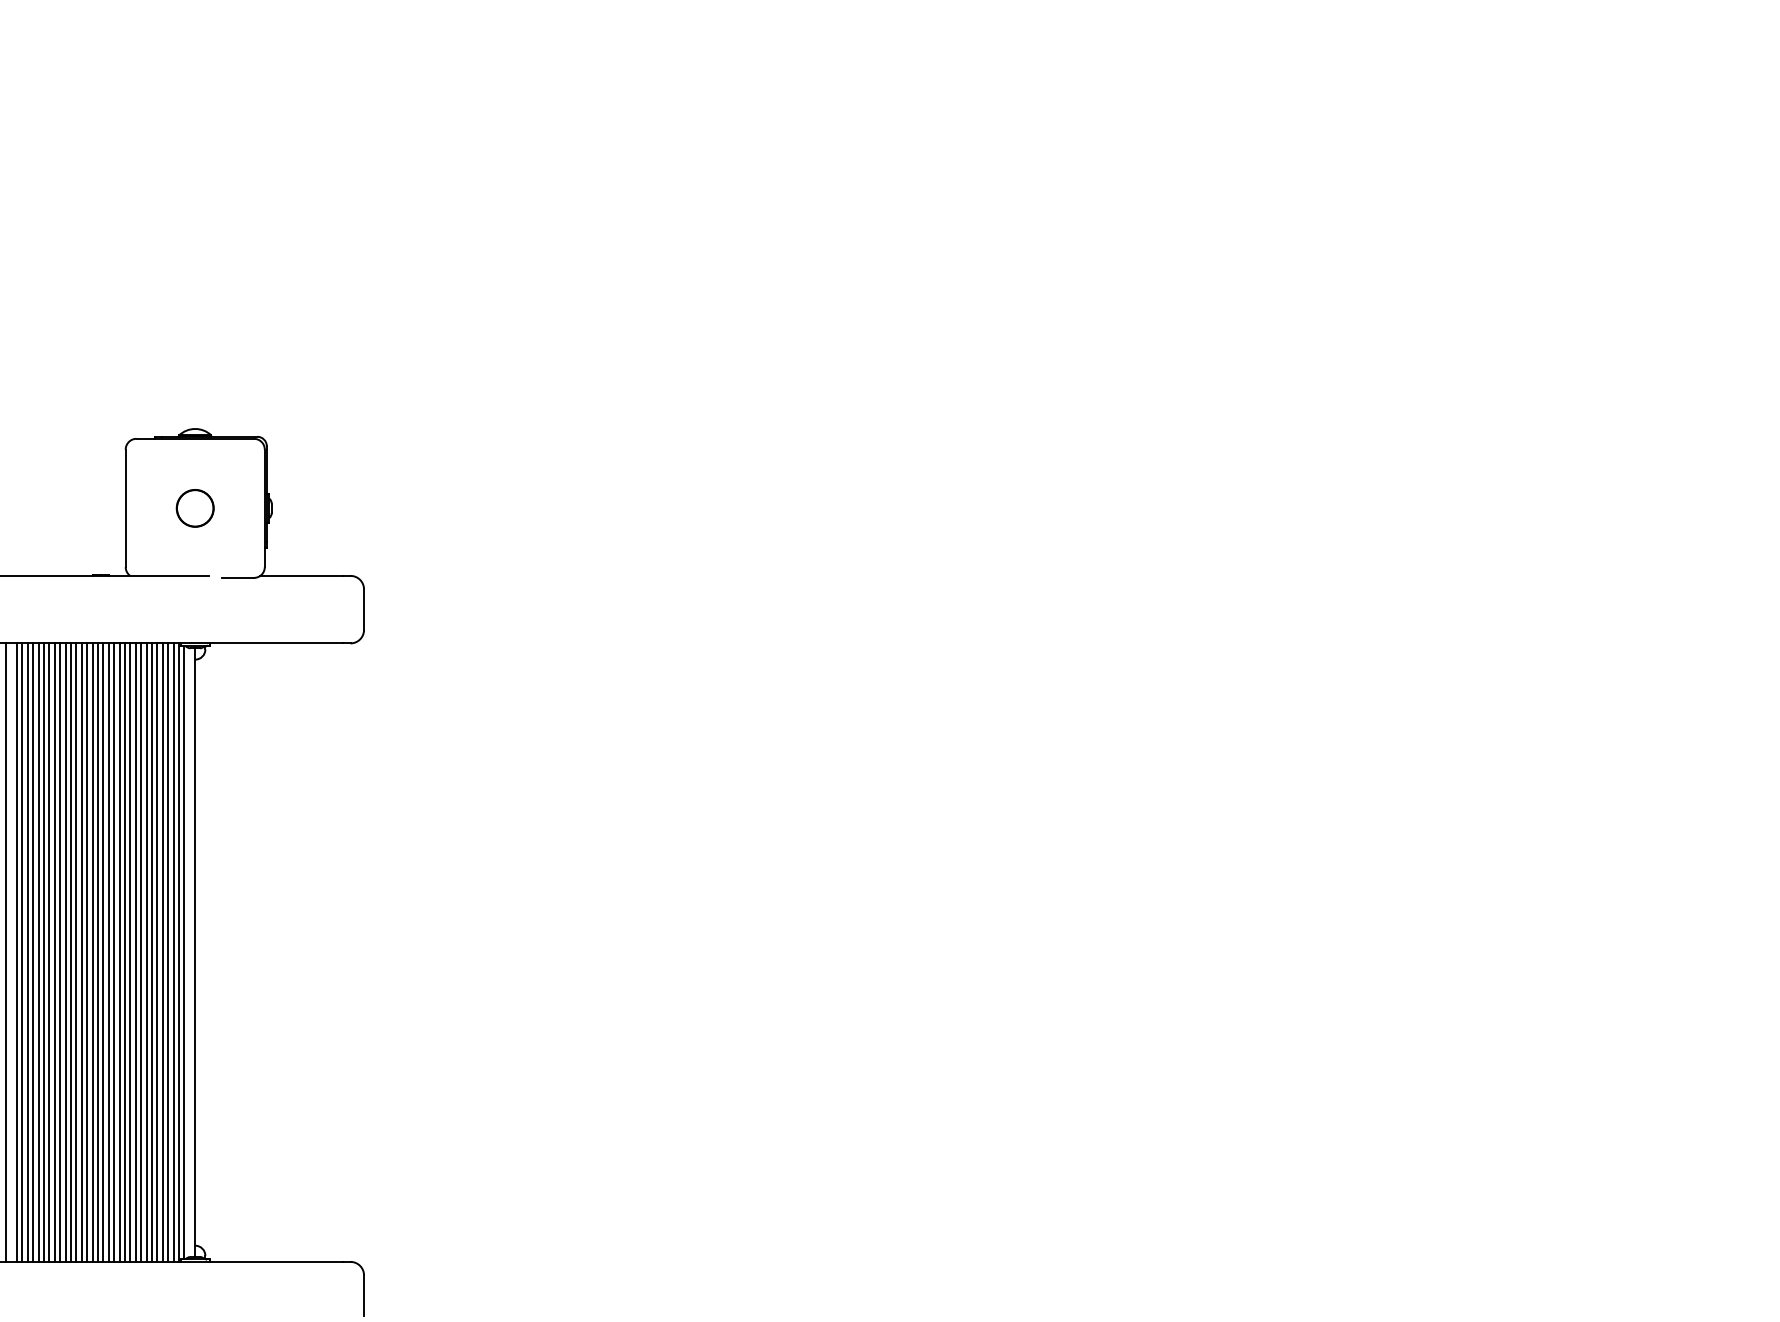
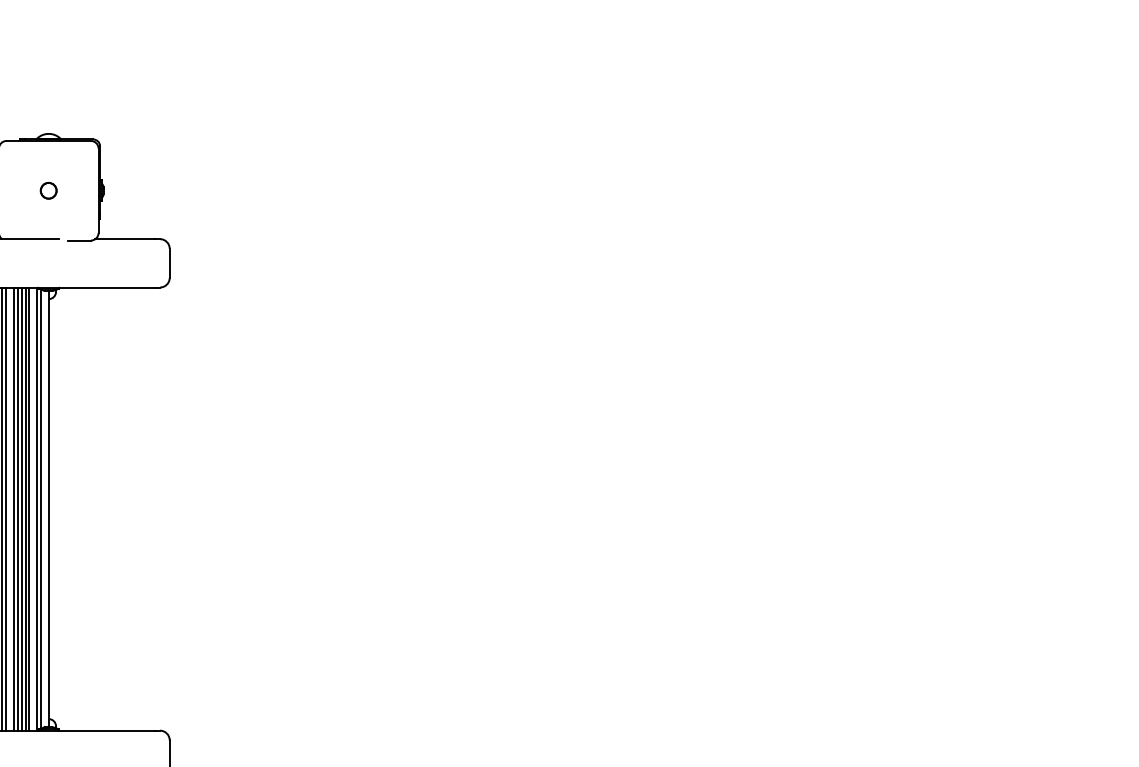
circle: (194, 508) -> (48, 190), size x0.6
line: (141, 952) -> (10, 508), removed
line: (173, 952) -> (33, 508), removed

